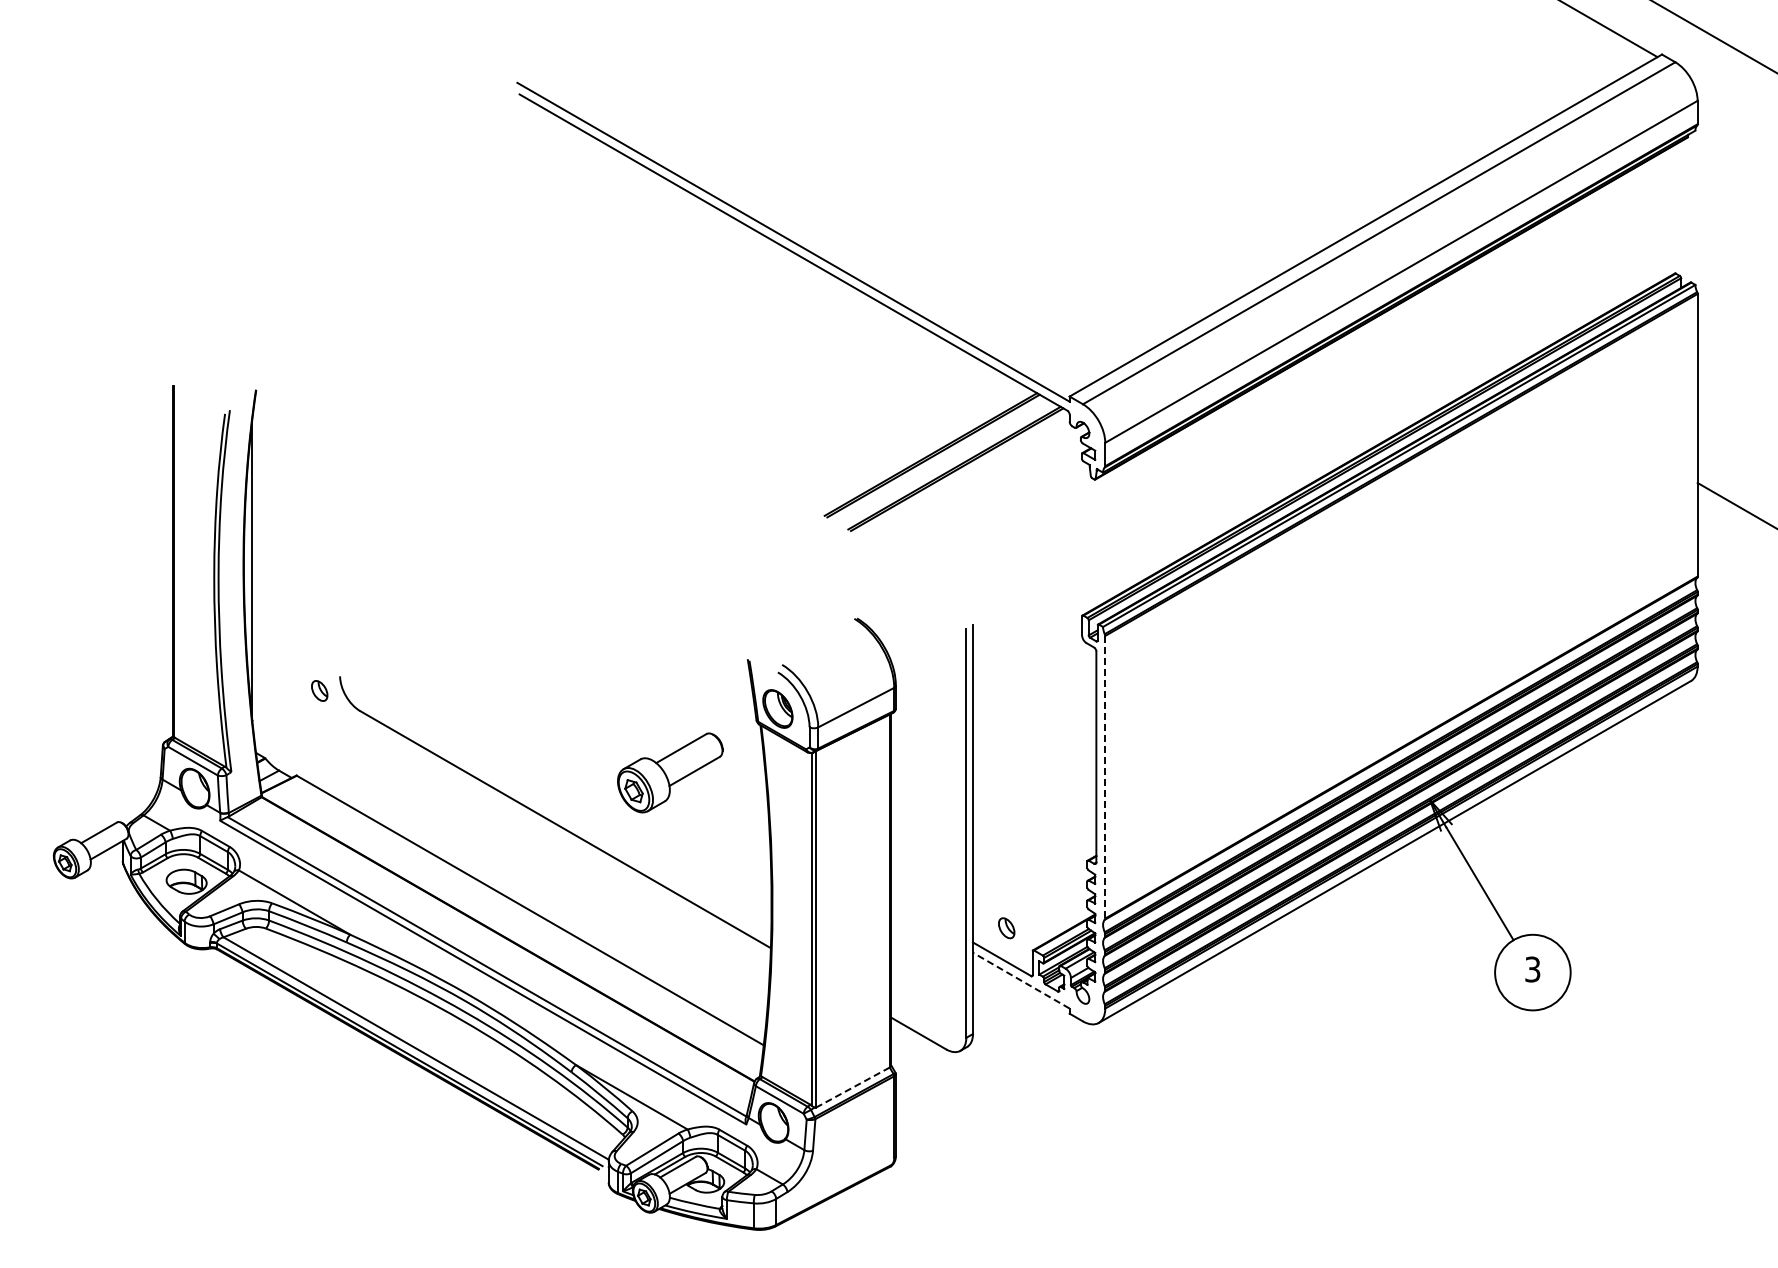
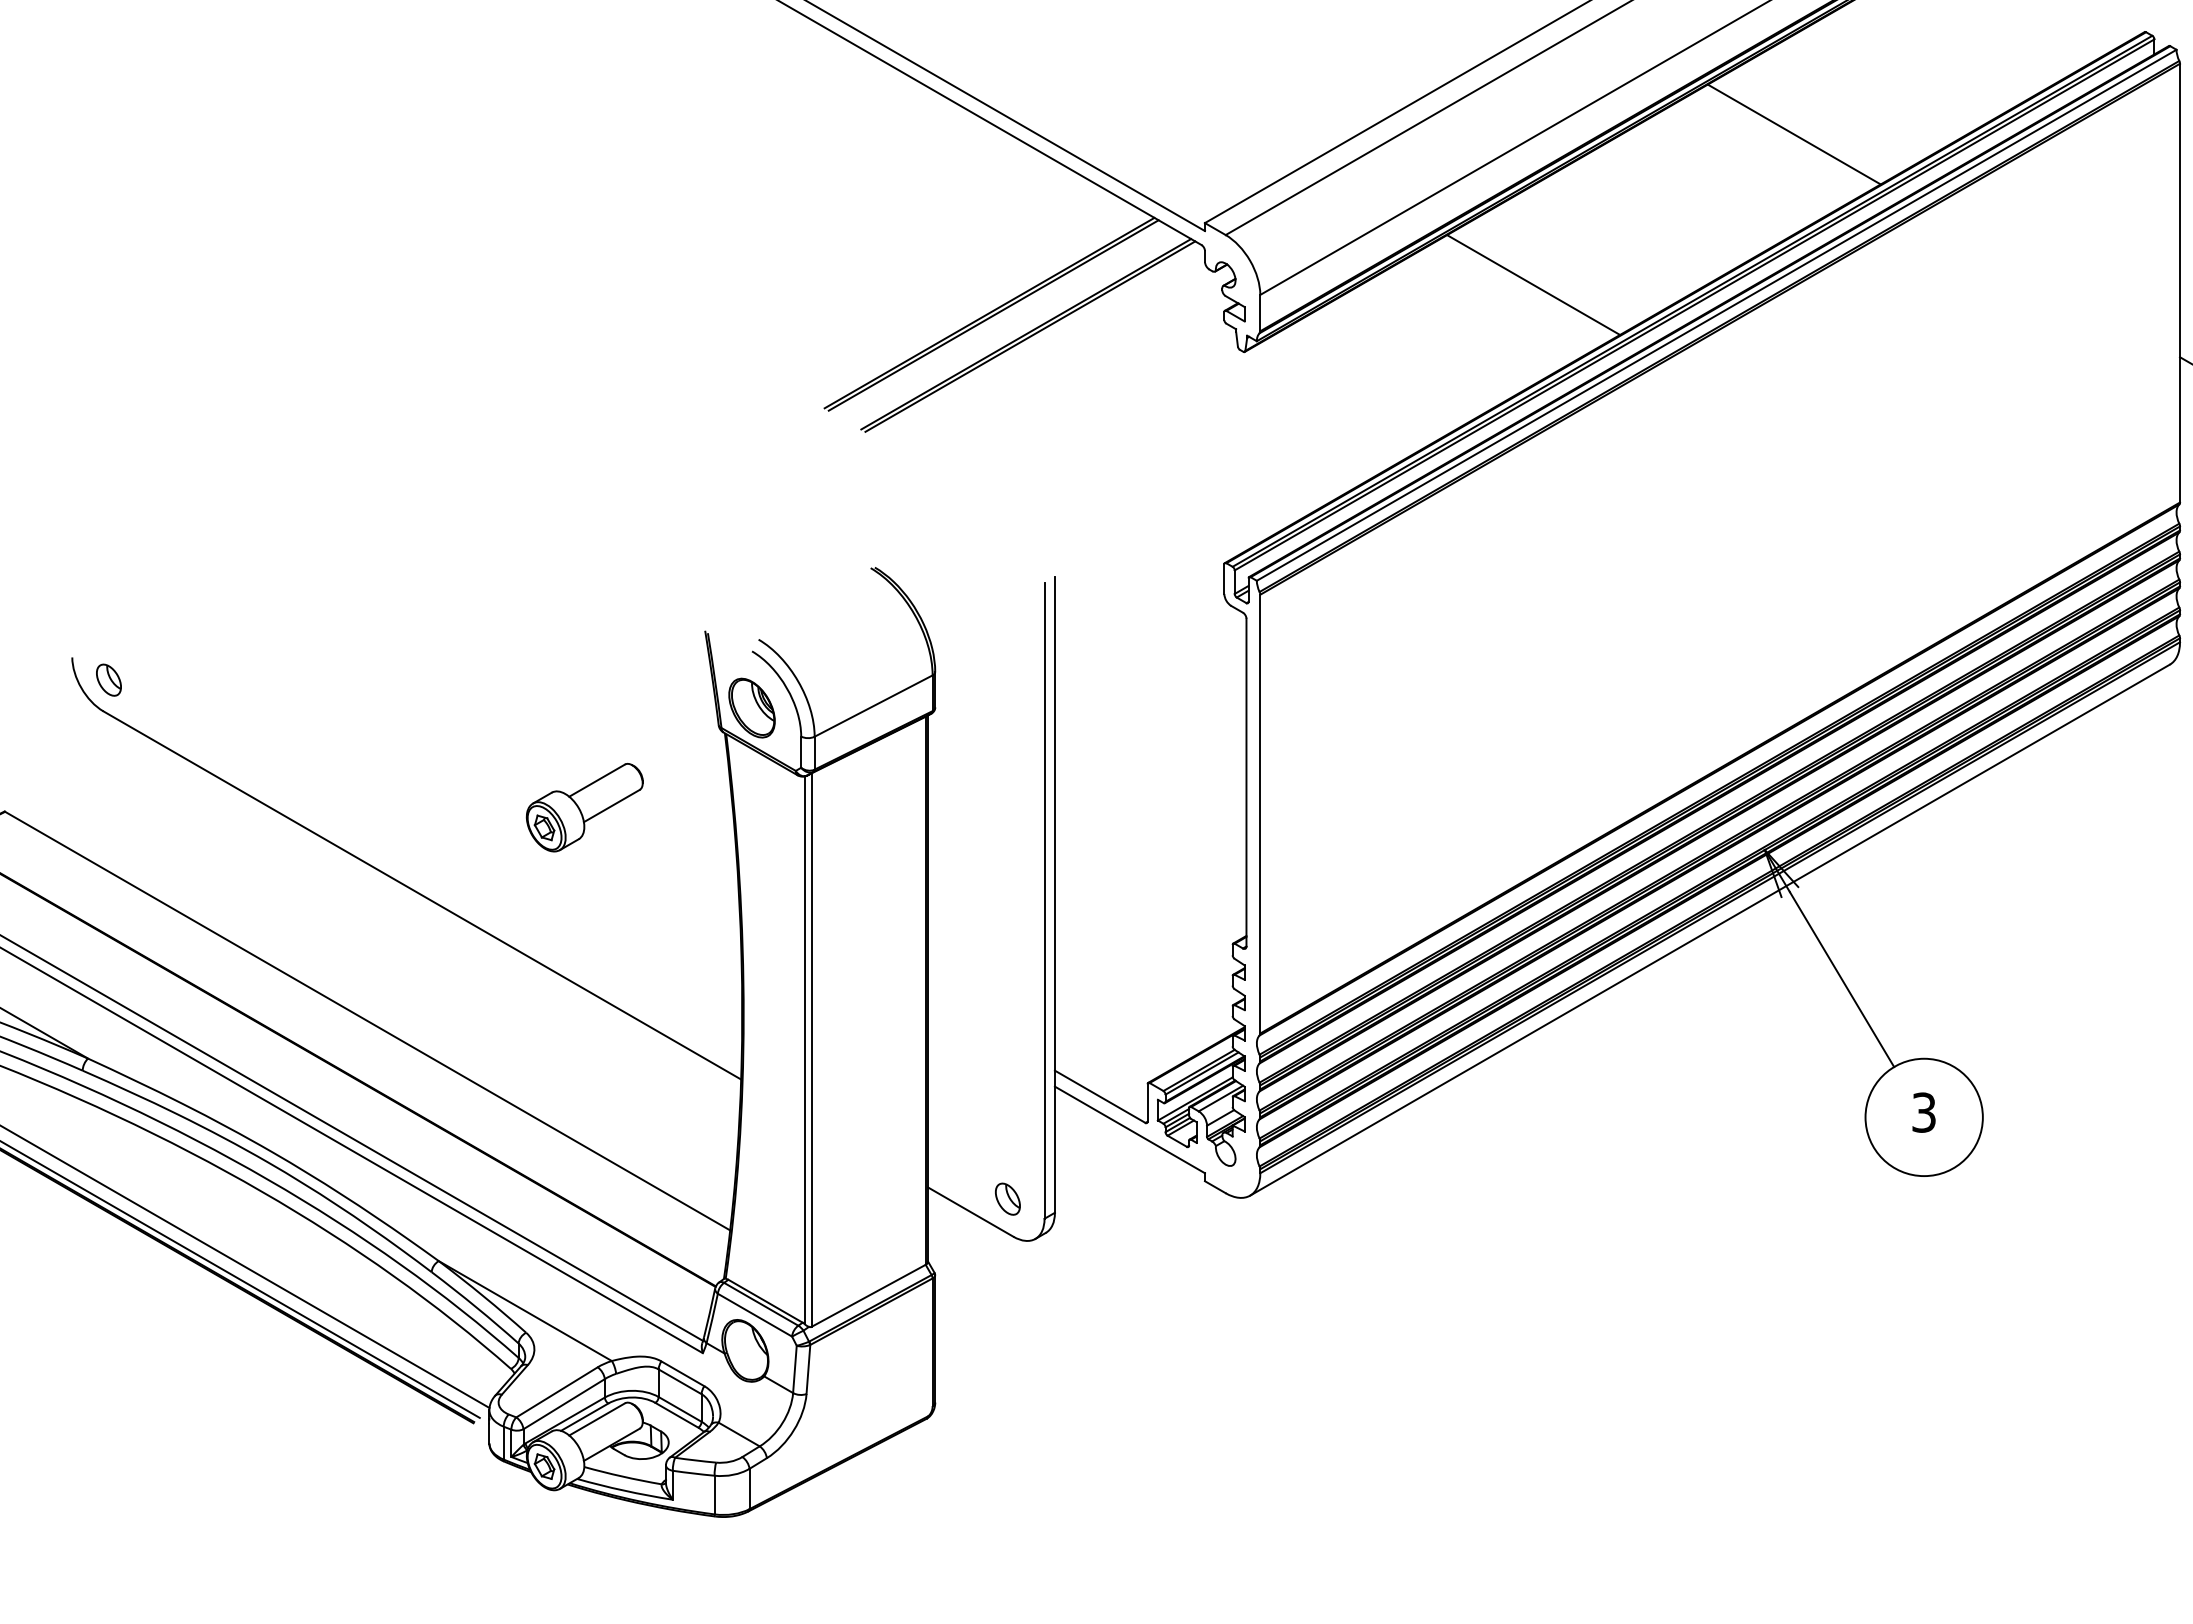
line: (1448, 339) -> (1793, 134), added
line: (1280, 436) -> (1532, 285), added
part: (319, 690) -> (108, 679), moved
part: (669, 773) -> (583, 808), size x0.71
line: (1105, 777) -> (1260, 814), dashed -> solid
part: (1006, 928) -> (1007, 1199), moved
line: (1021, 980) -> (1130, 1129), dashed -> solid
line: (853, 1087) -> (869, 1295), dashed -> solid

